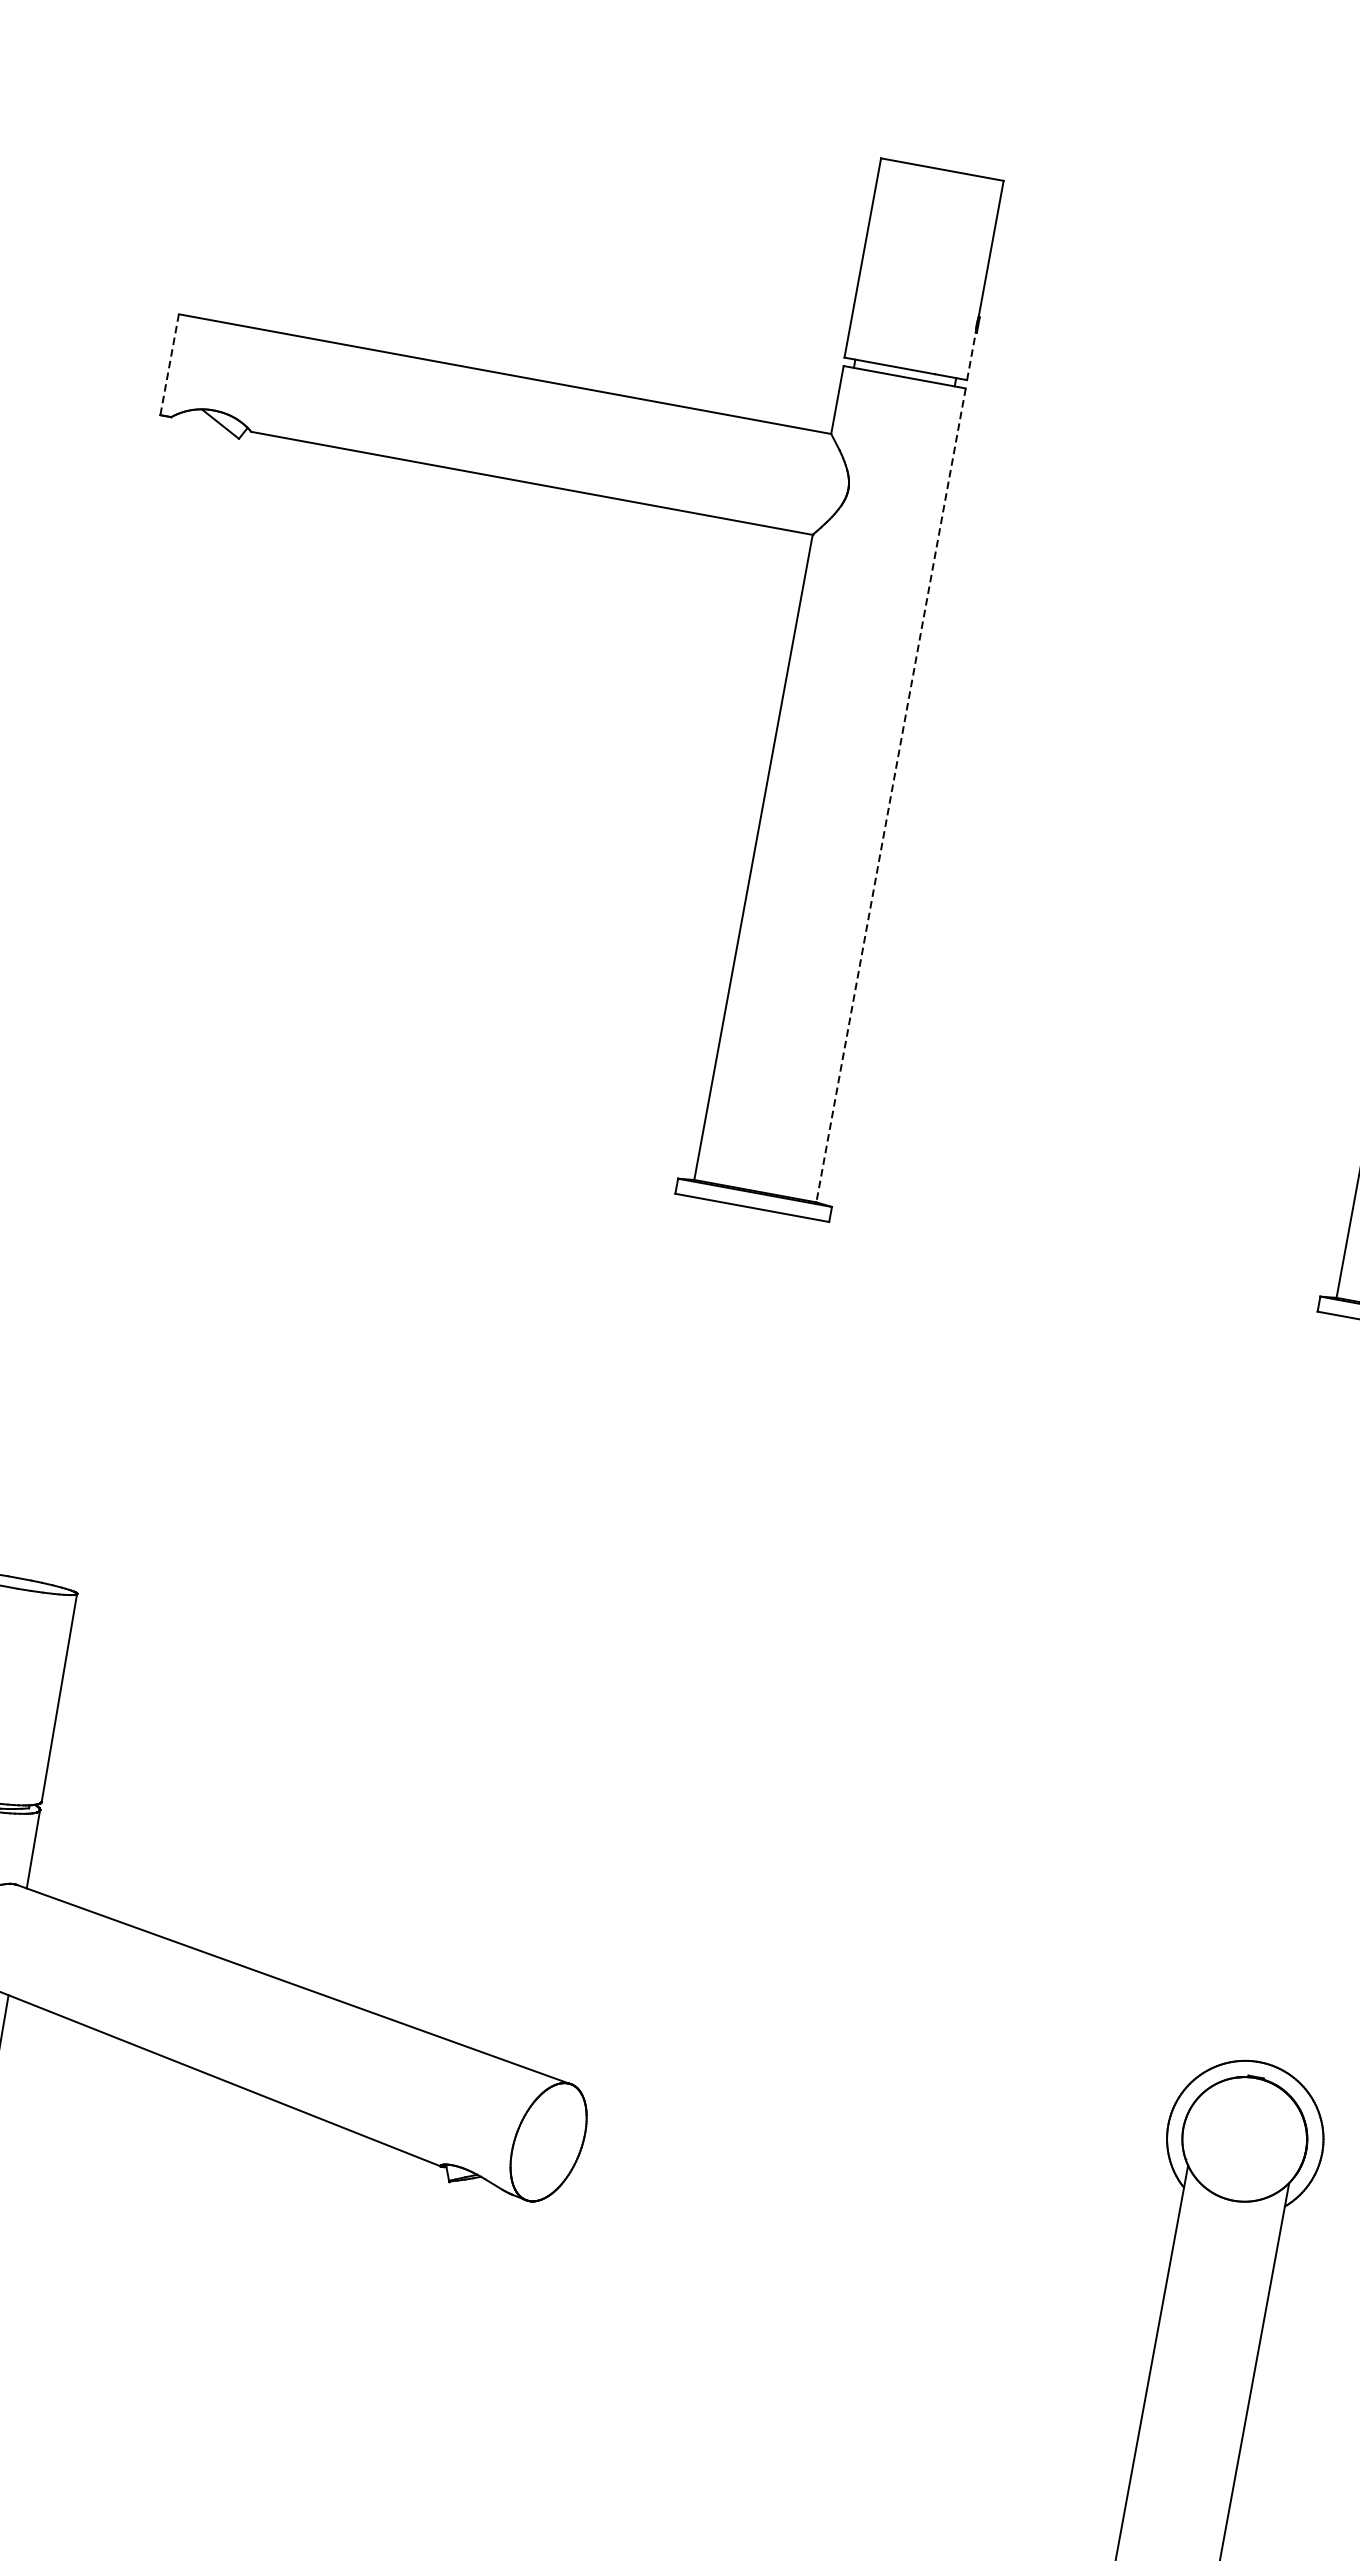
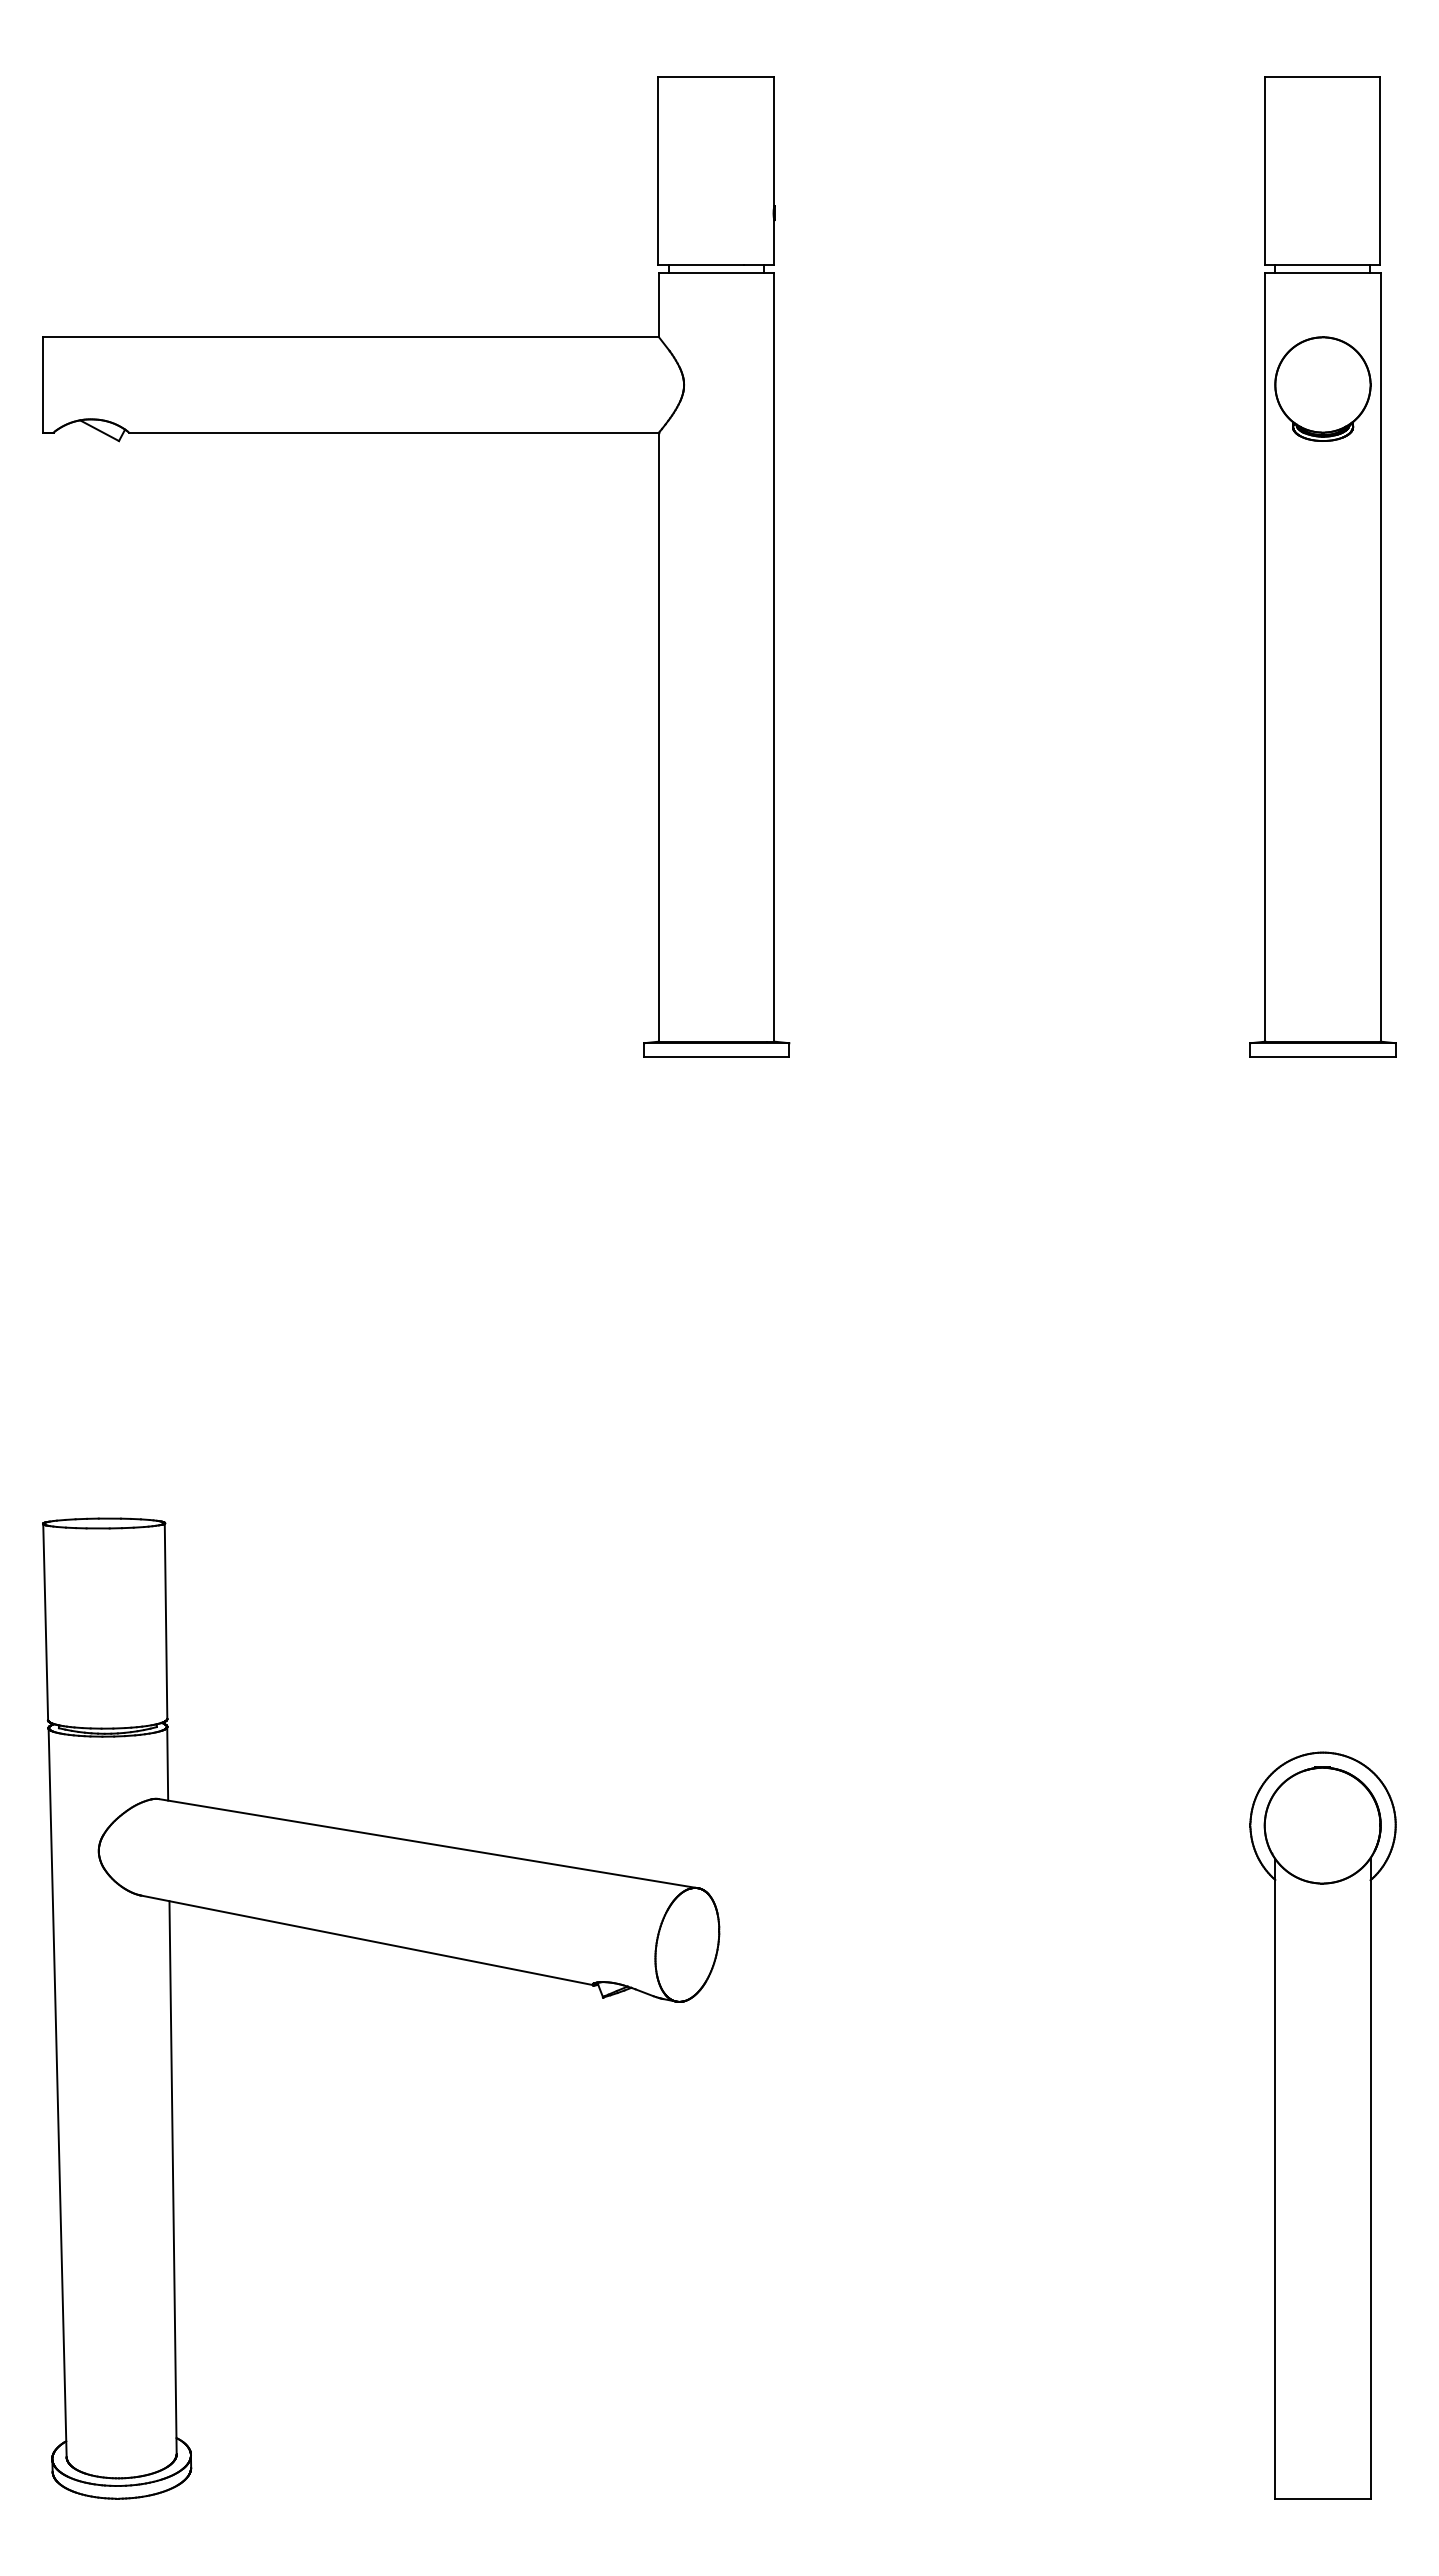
line: (971, 355) -> (774, 242), dashed -> solid
line: (169, 365) -> (43, 385), dashed -> solid
line: (891, 795) -> (774, 657), dashed -> solid

